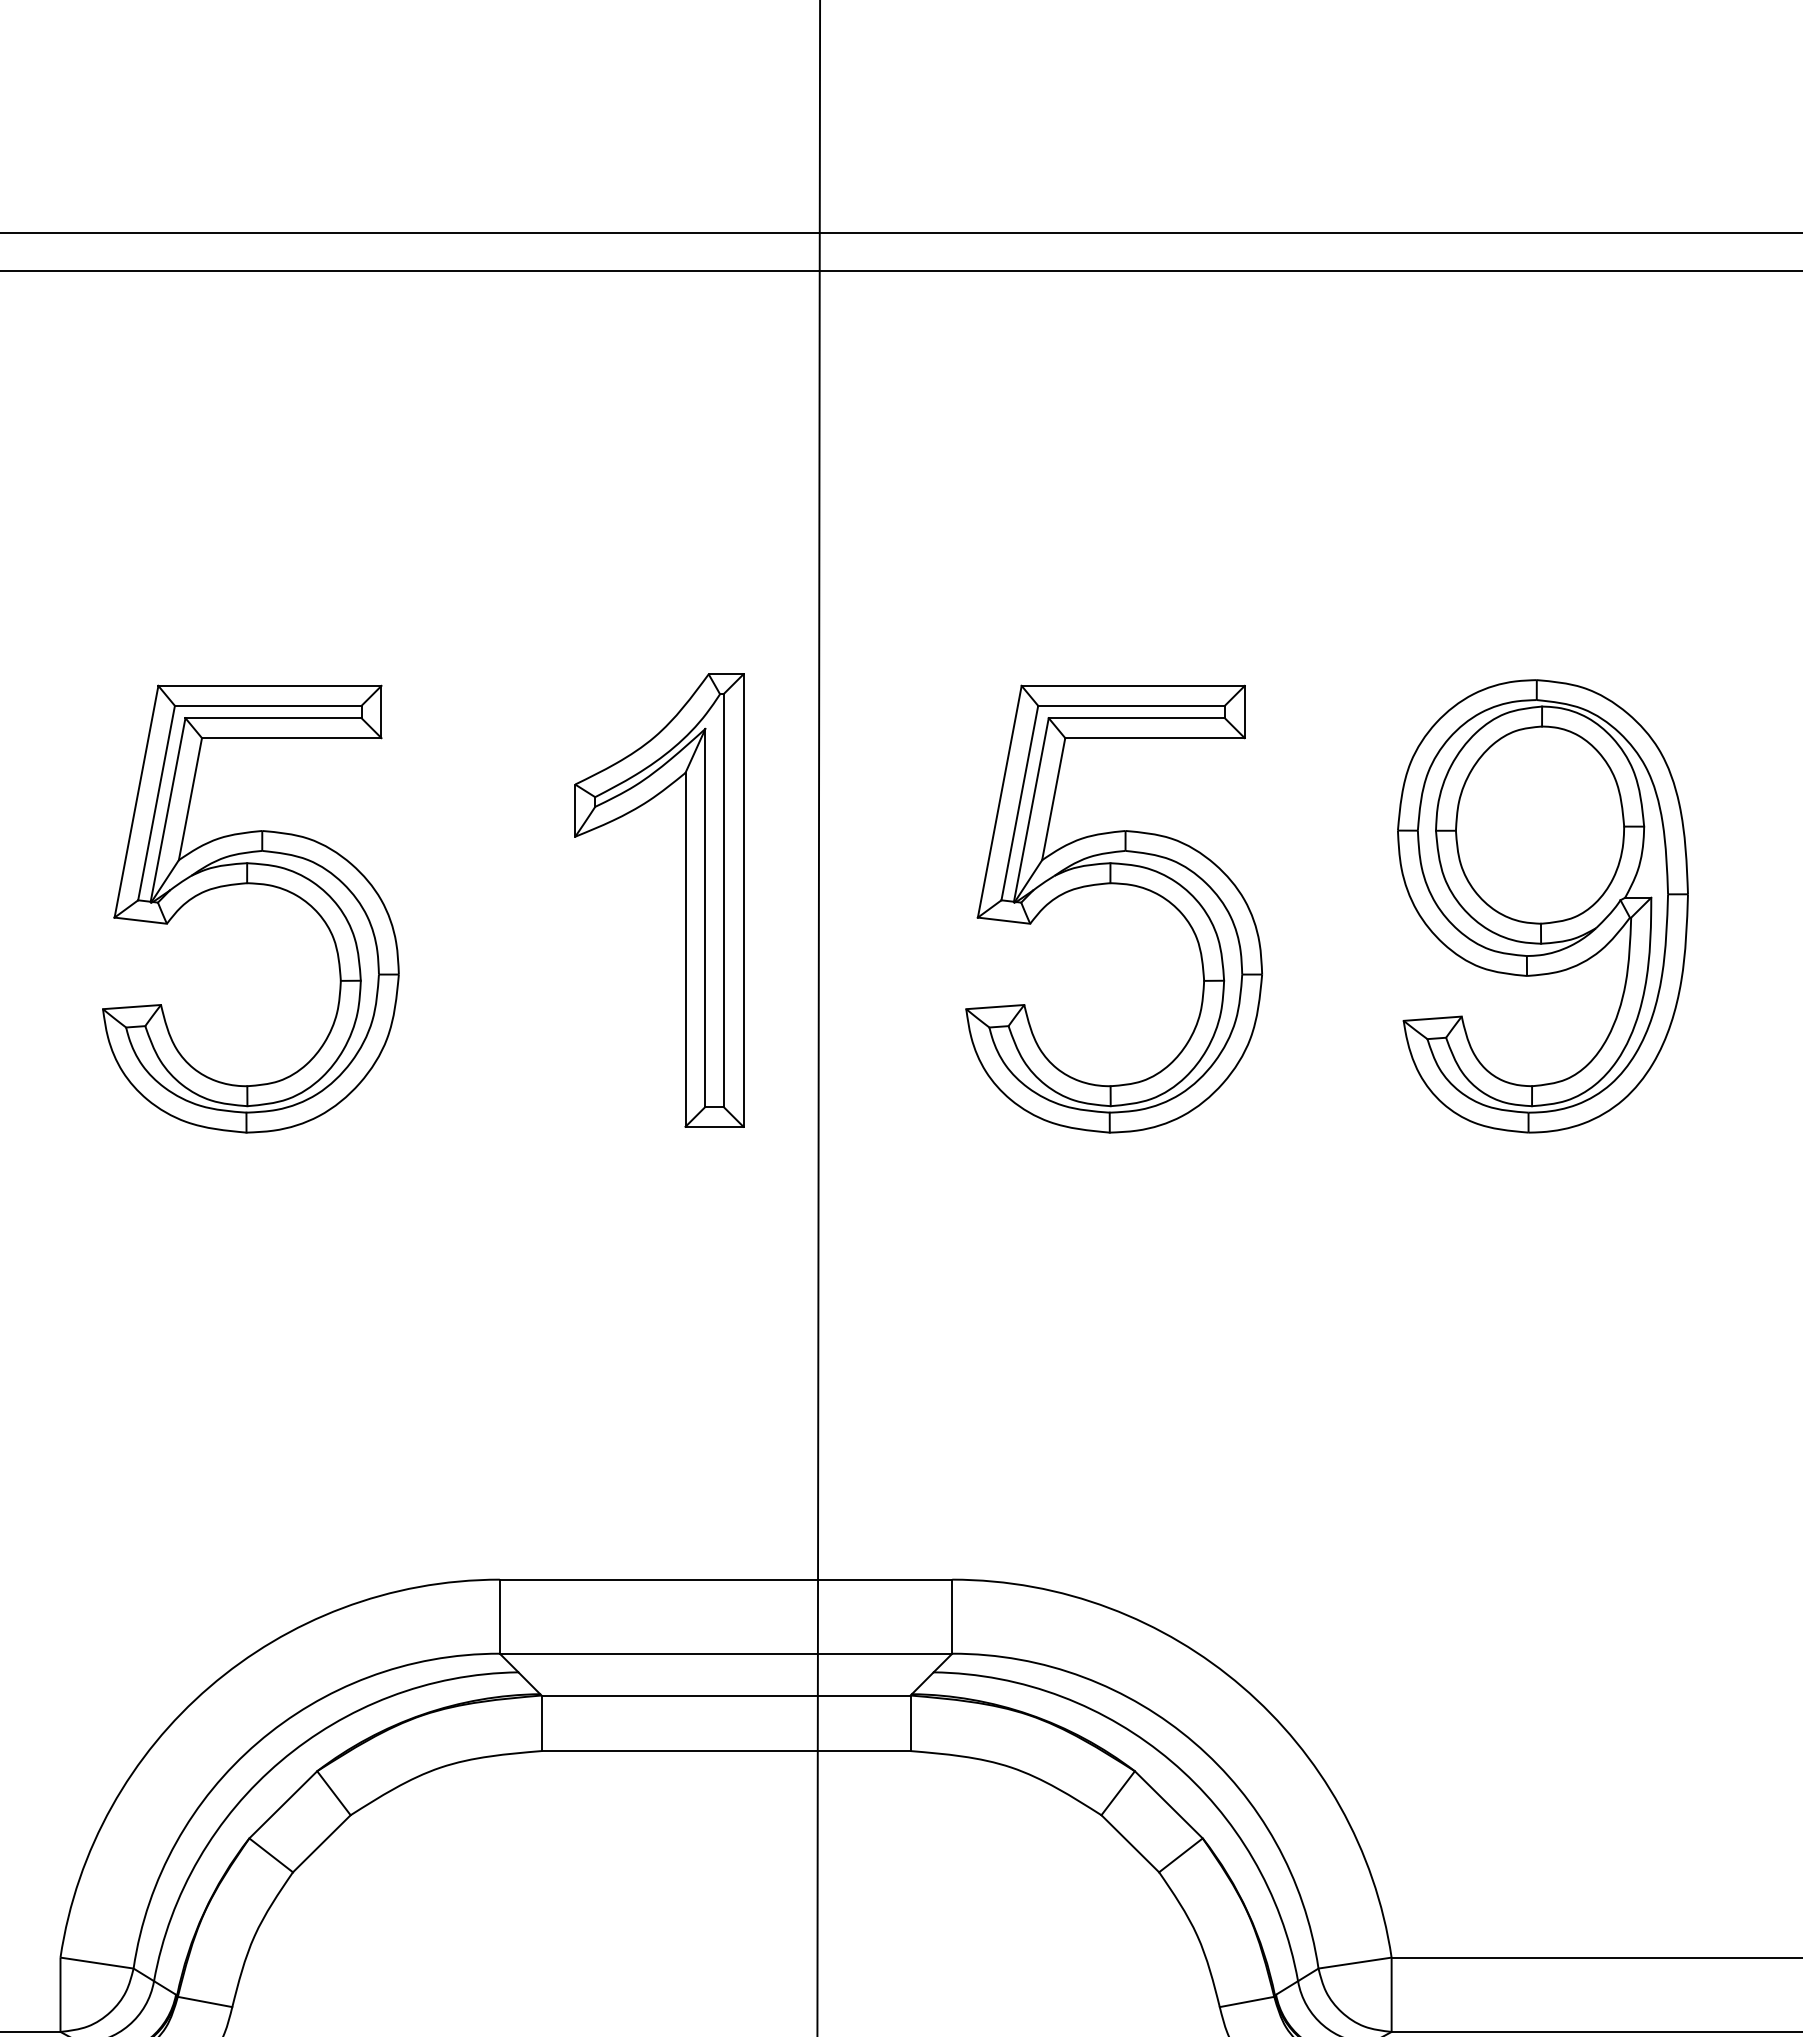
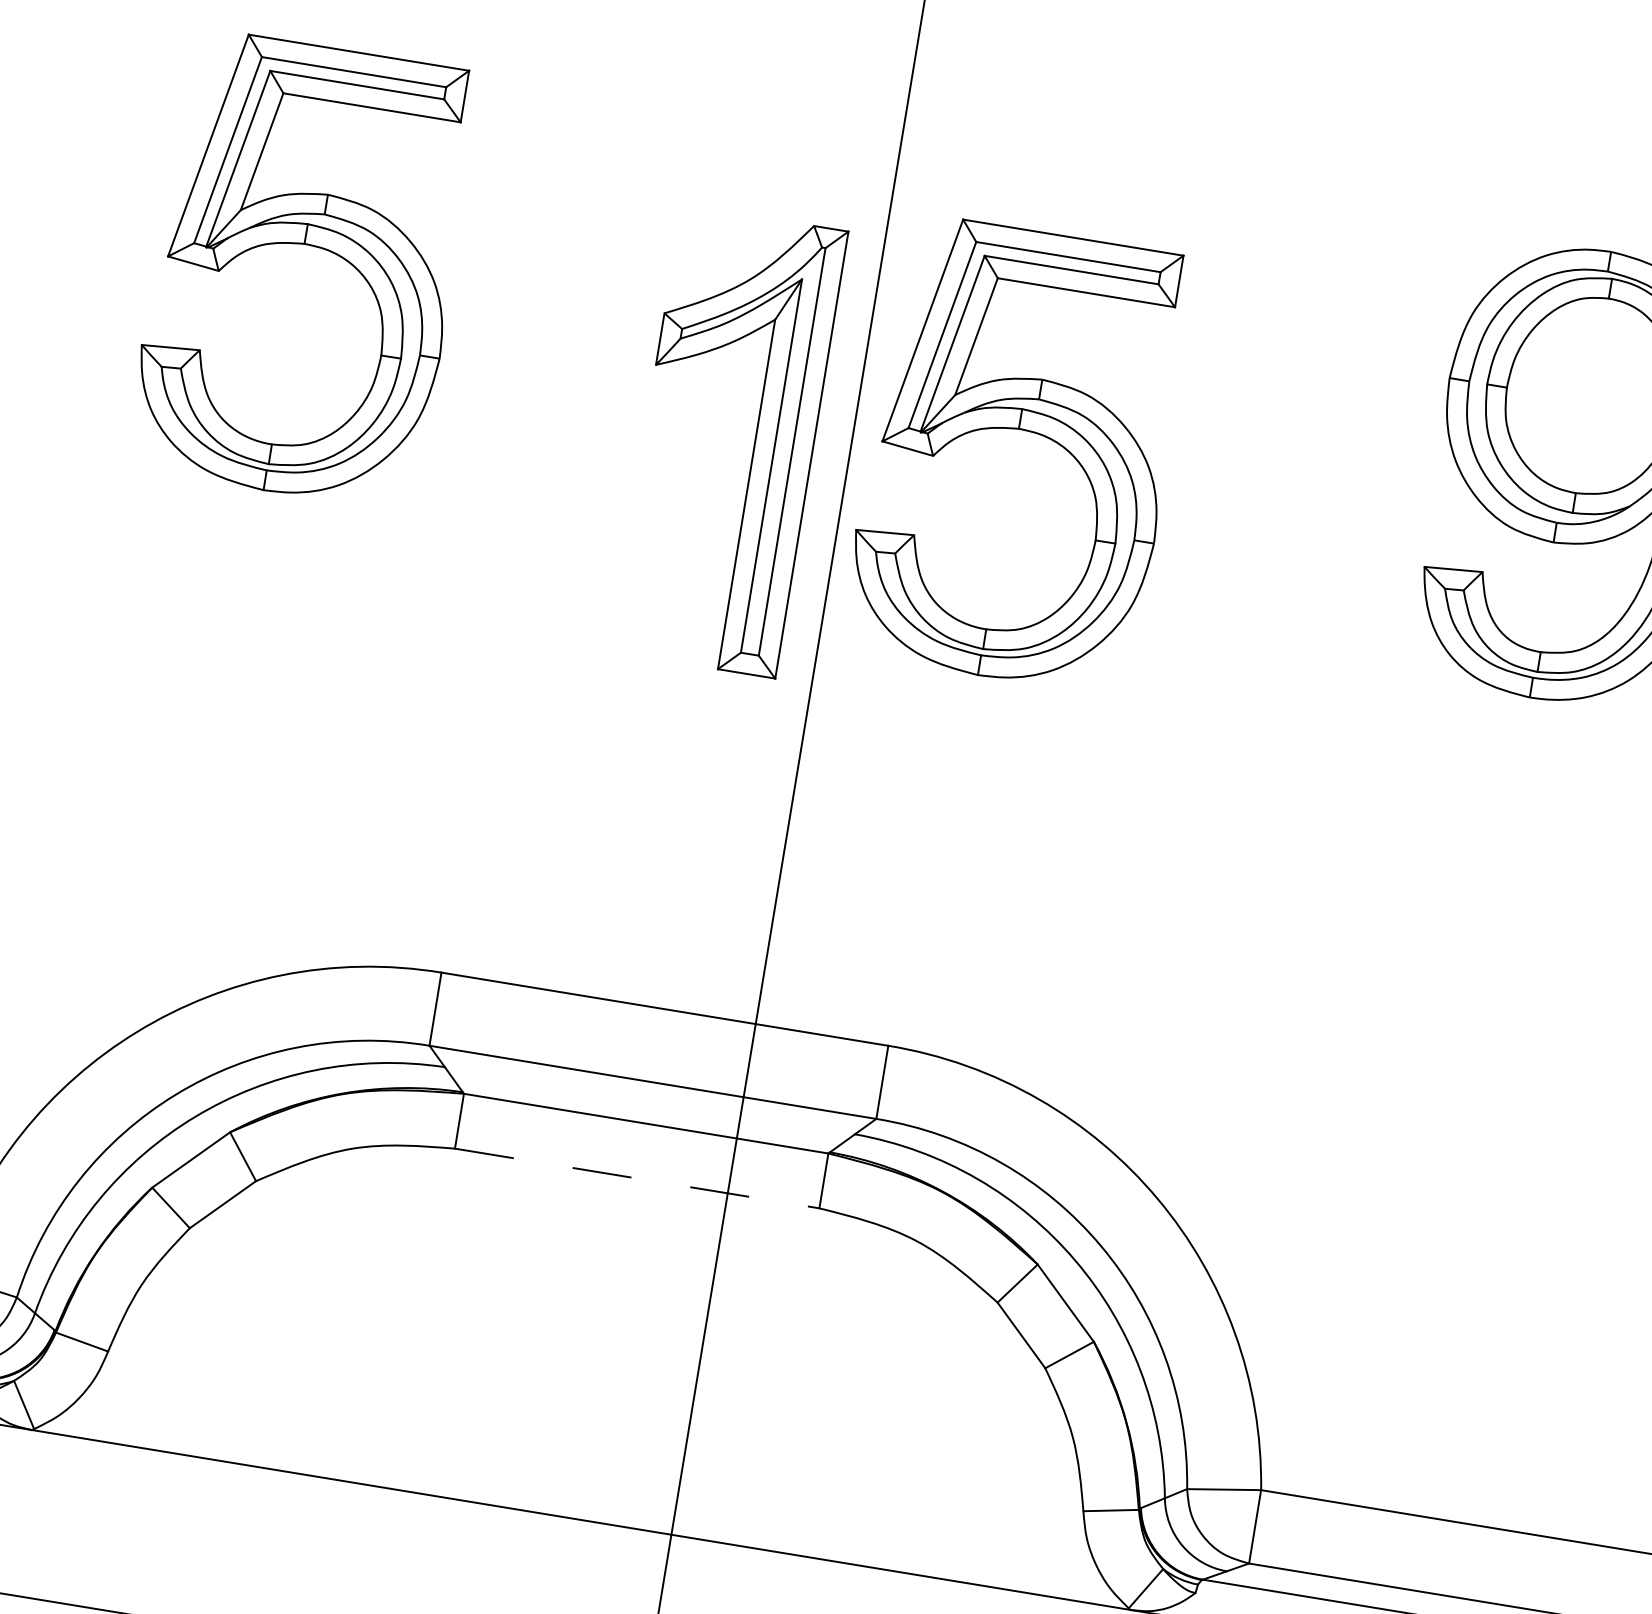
part: (1113, 884) -> (1021, 430), moved
part: (685, 900) -> (754, 445), moved
line: (726, 1751) -> (637, 1178), solid -> dashed

